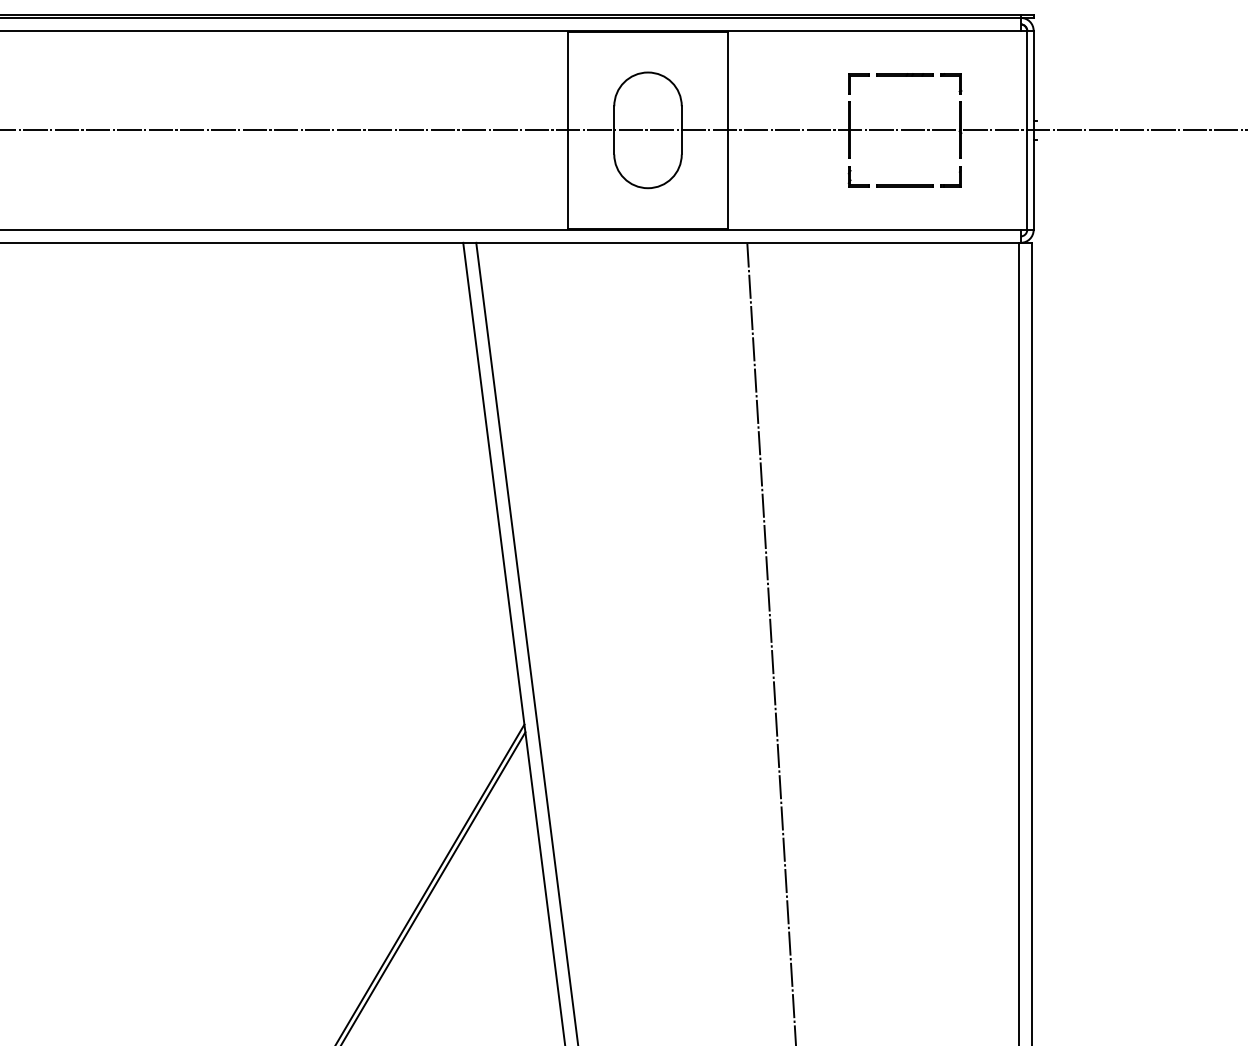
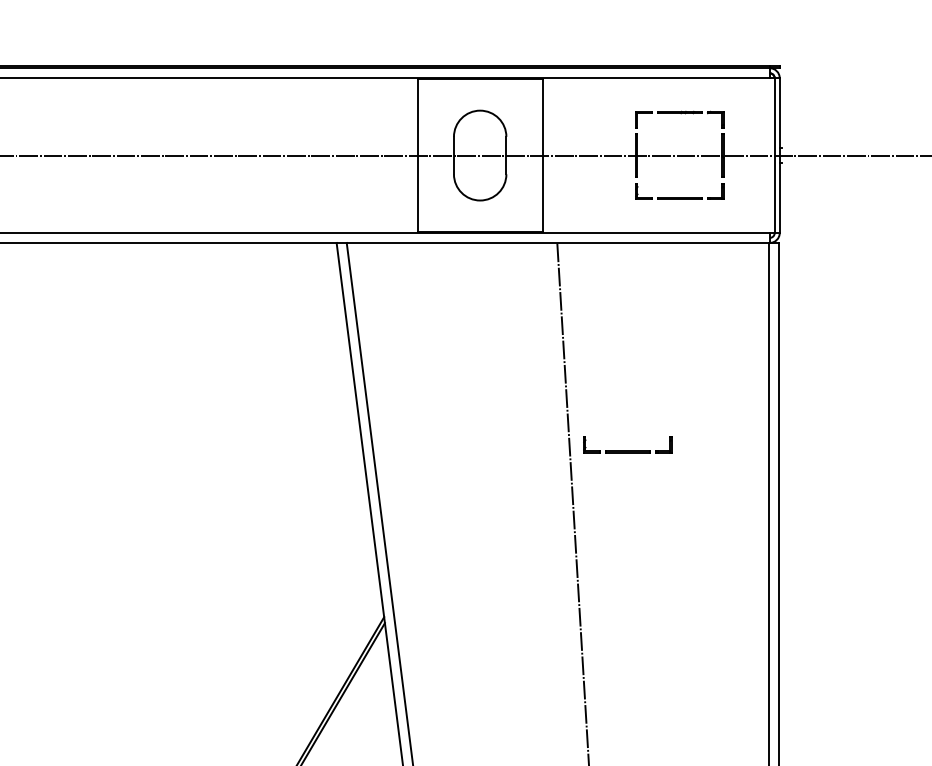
part: (837, 510) -> (627, 450), added

